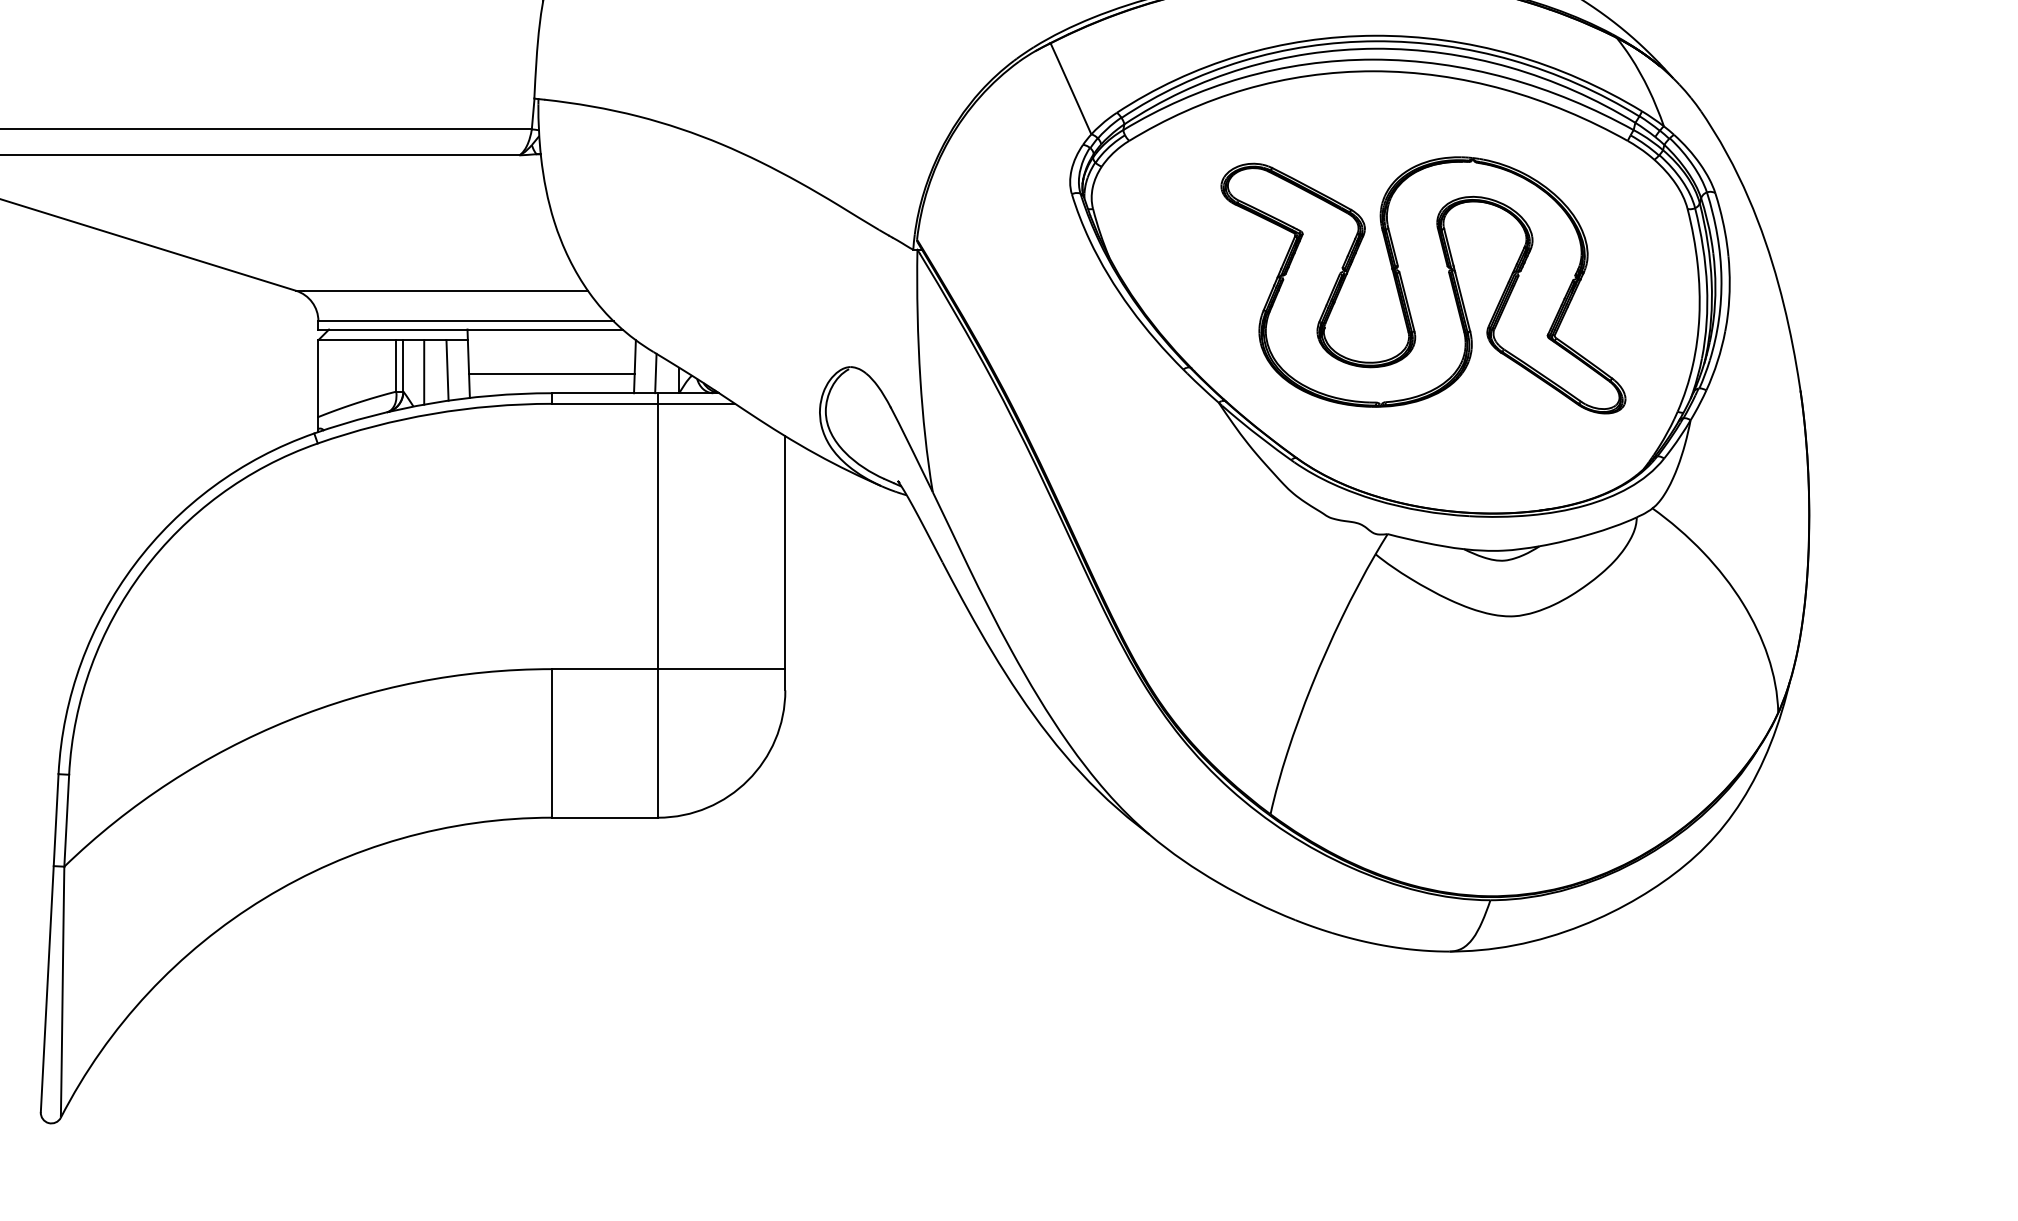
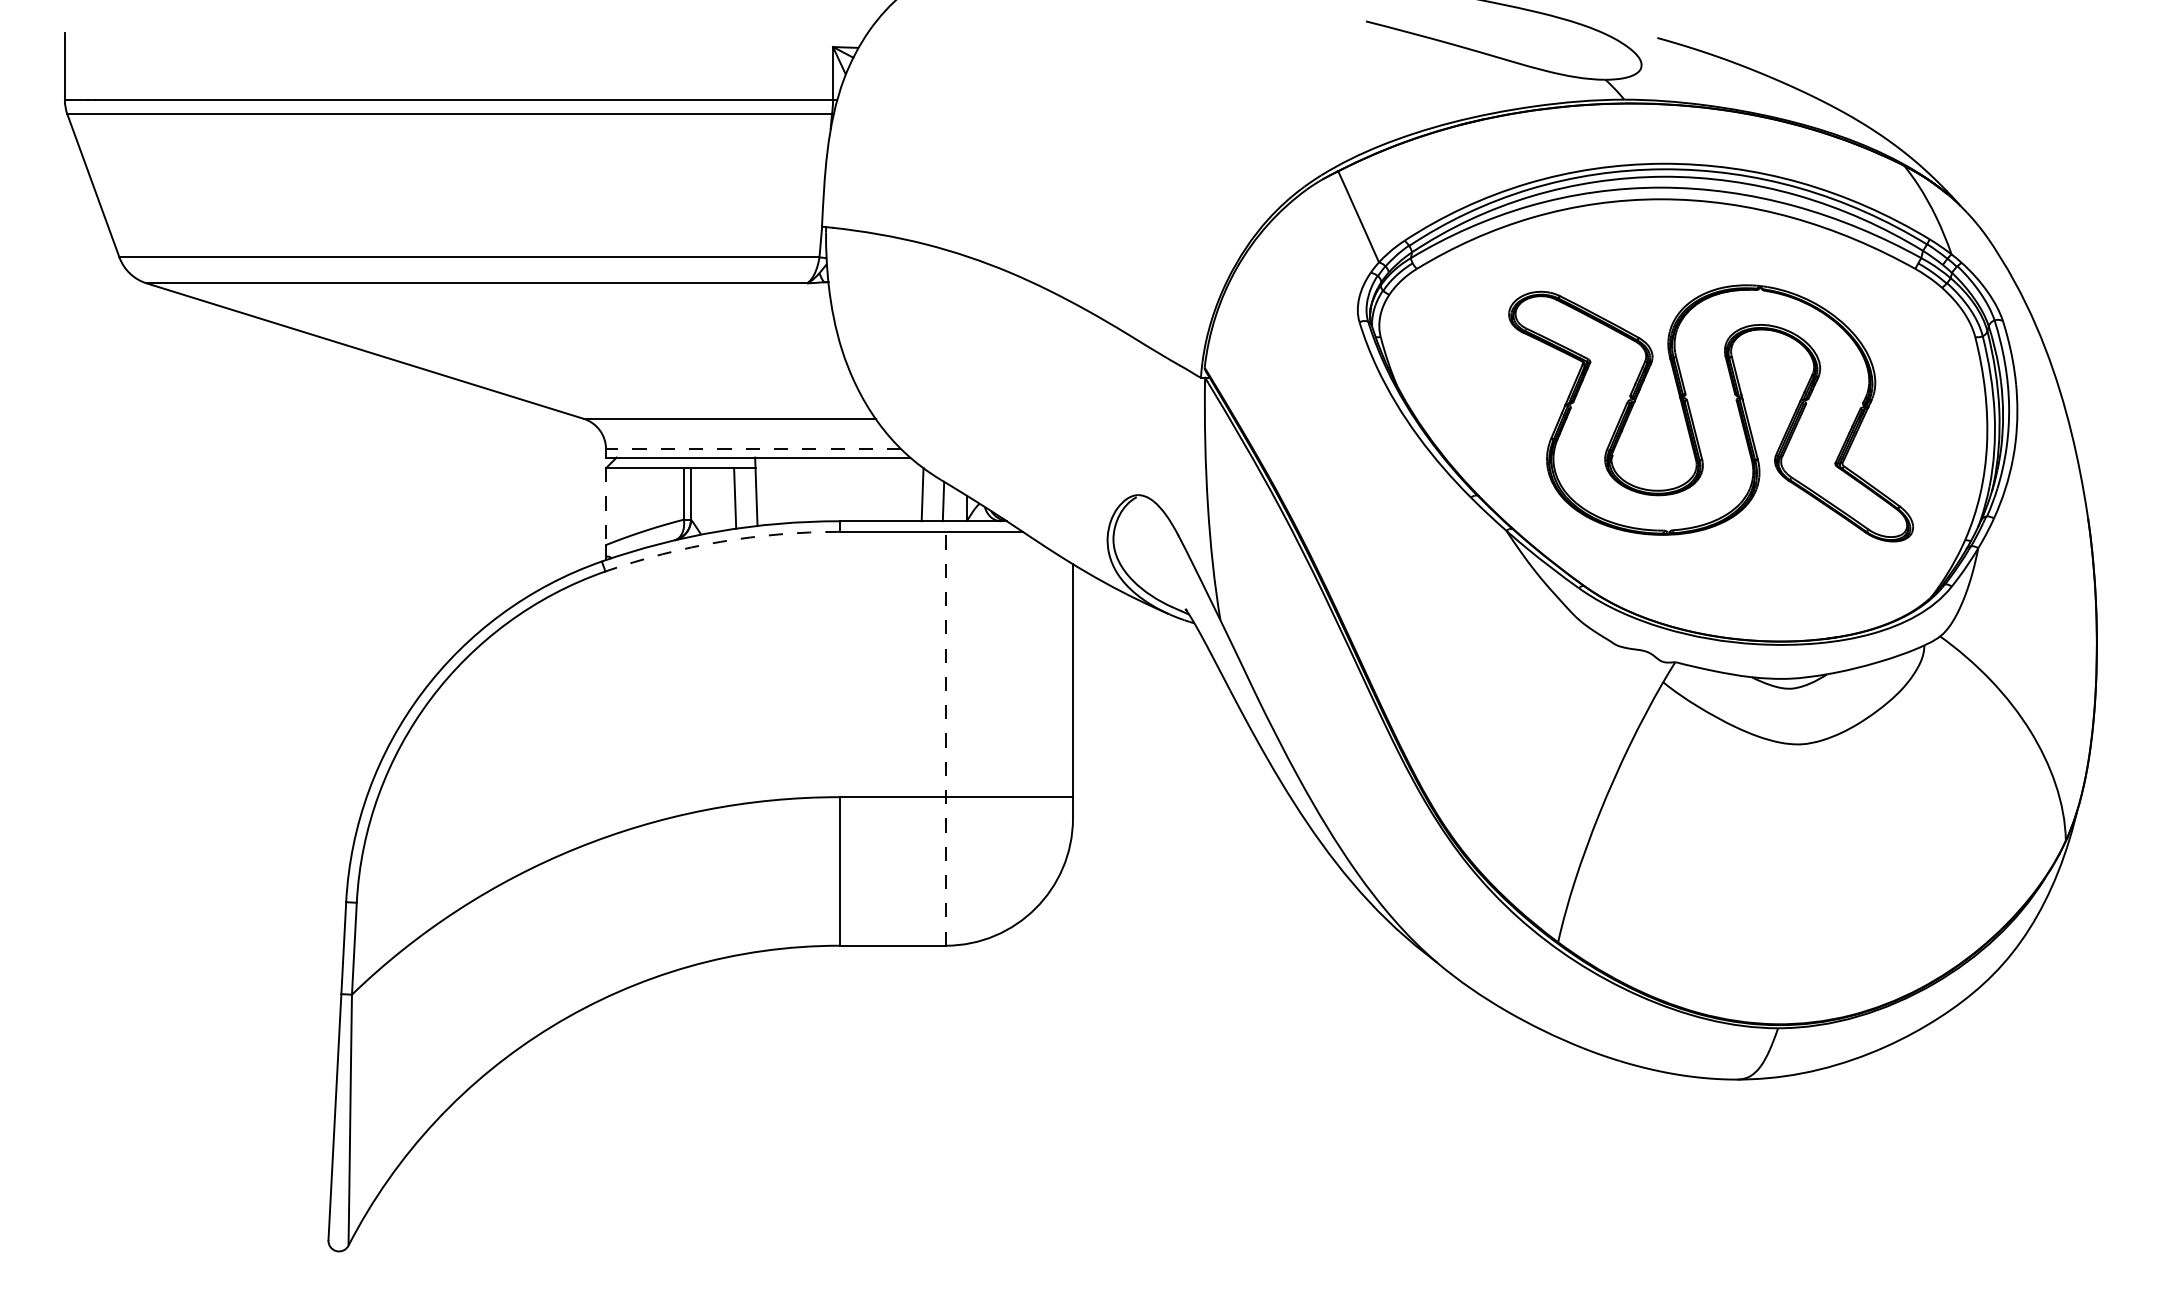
line: (465, 321) -> (753, 449), solid -> dashed
line: (423, 372) -> (711, 500), removed
line: (551, 374) -> (839, 502), removed
line: (318, 379) -> (606, 507), solid -> dashed
arc: (432, 413) -> (720, 541), solid -> dashed
line: (657, 605) -> (945, 733), solid -> dashed

